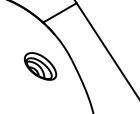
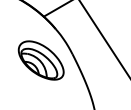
part: (40, 66) -> (41, 60), size x1.43

